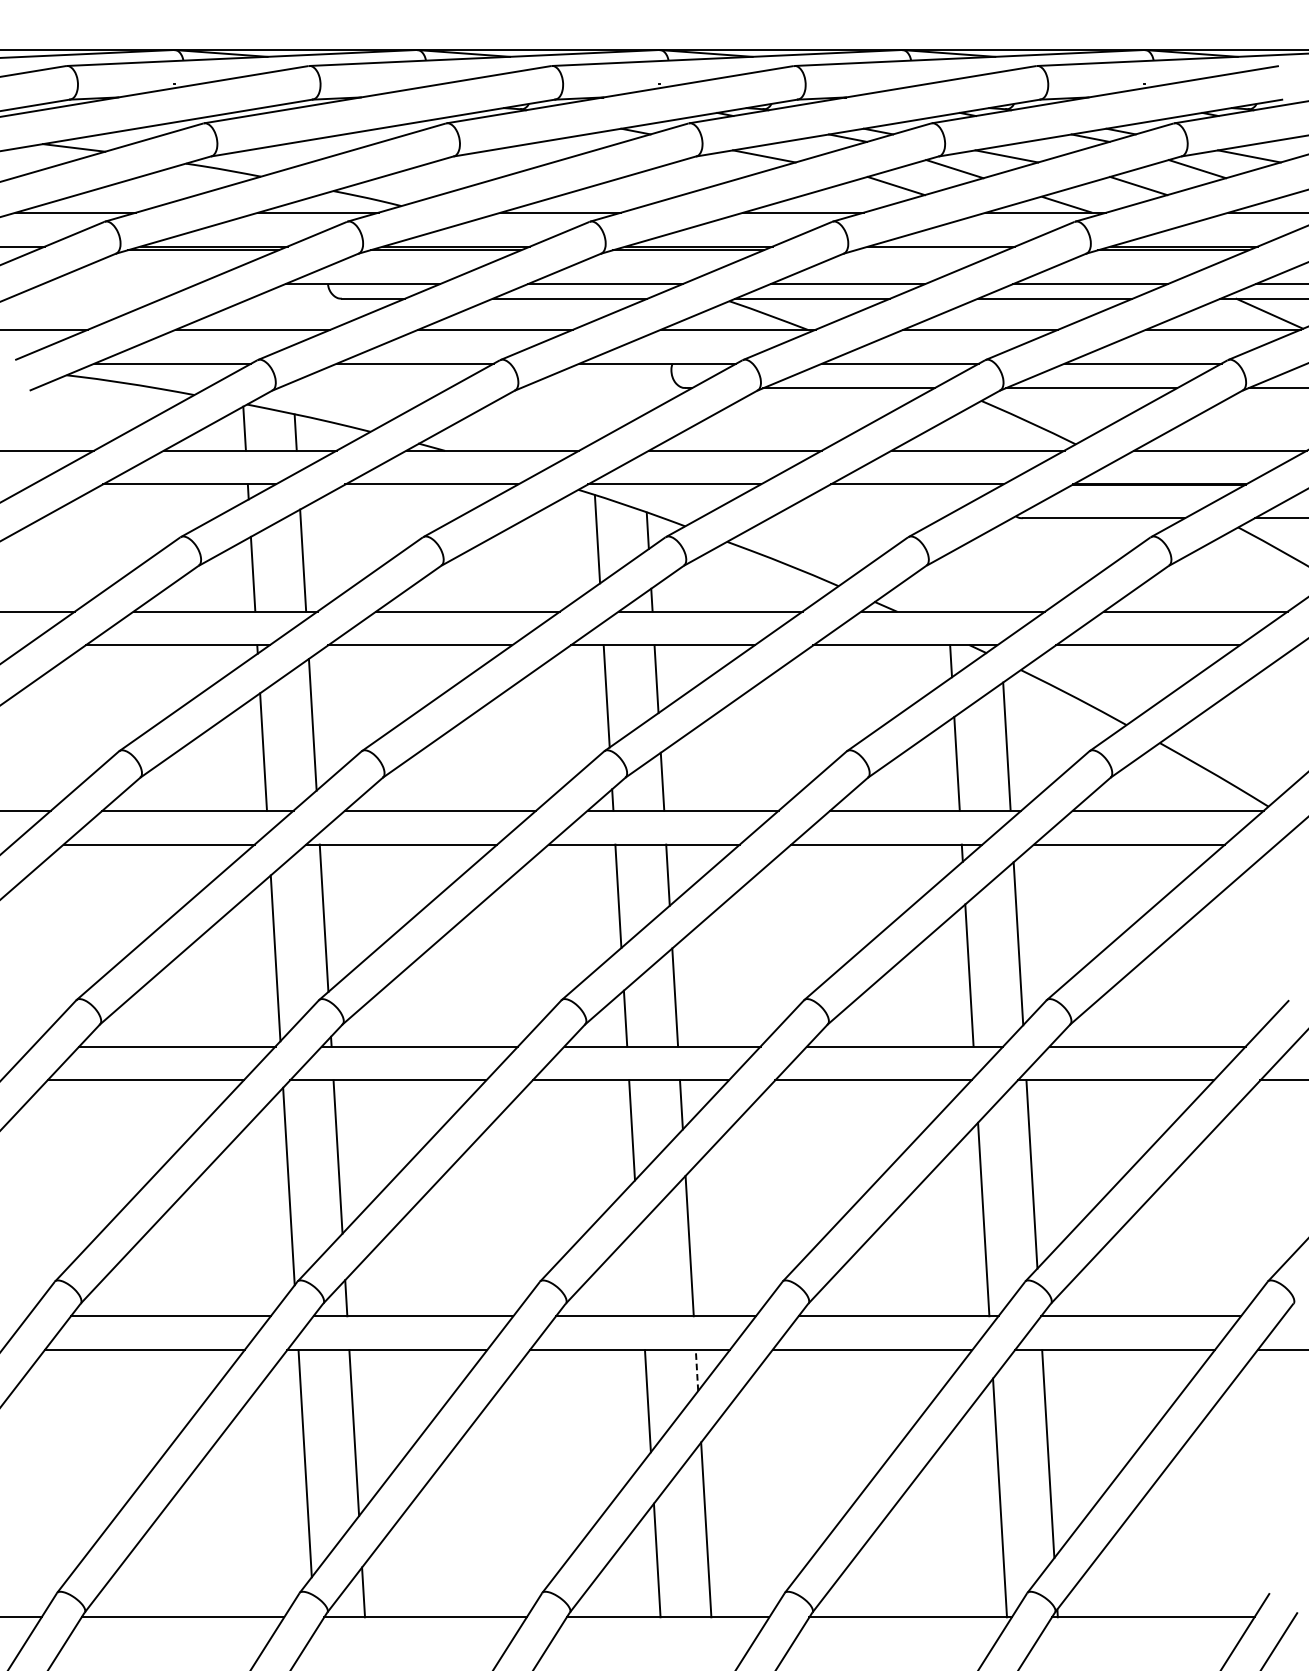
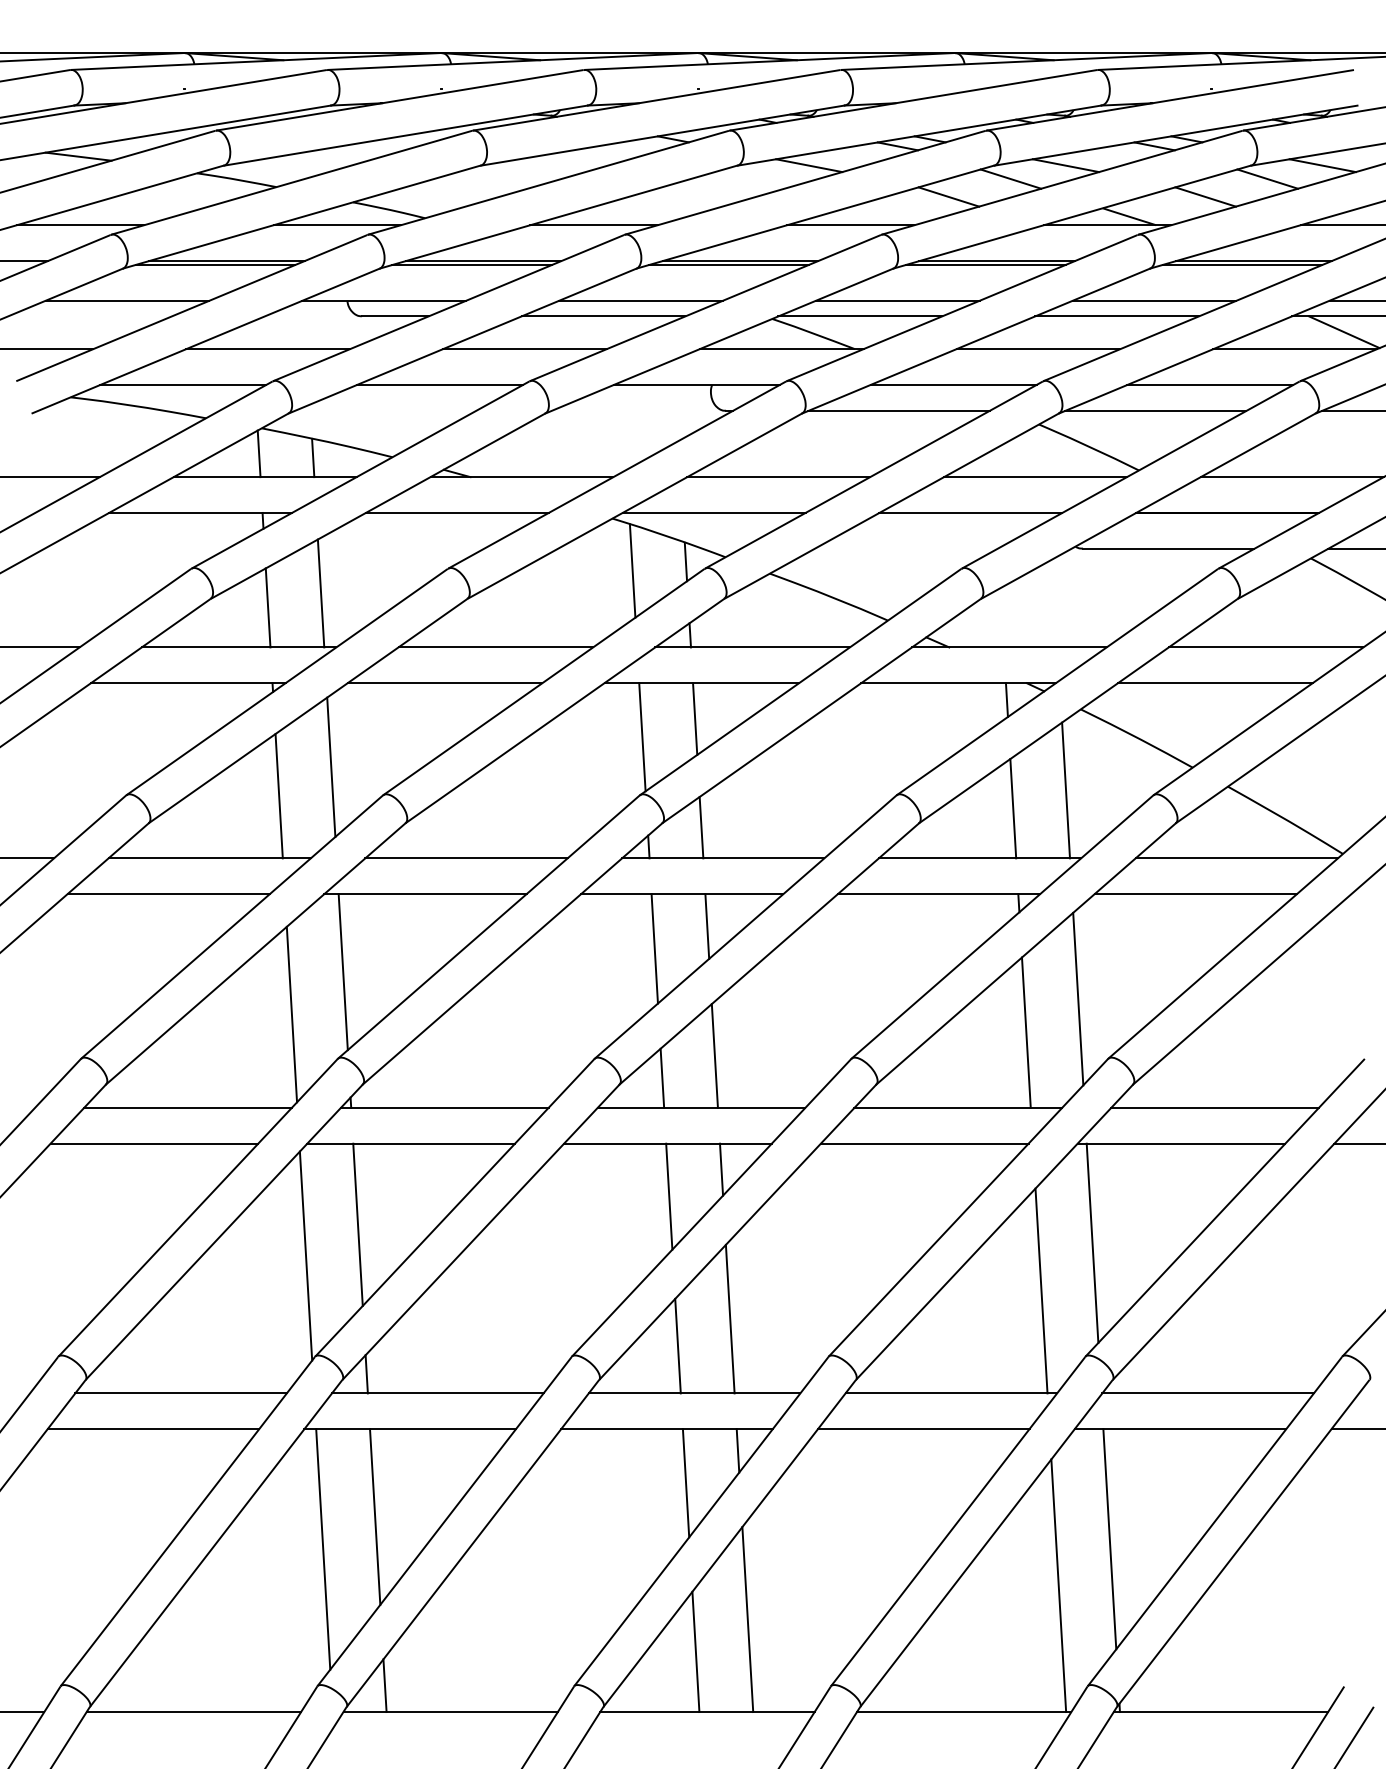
line: (930, 249) -> (985, 264), added
line: (120, 283) -> (127, 300), added
line: (639, 1271) -> (677, 1345), added
line: (697, 1370) -> (738, 1450), dashed -> solid

